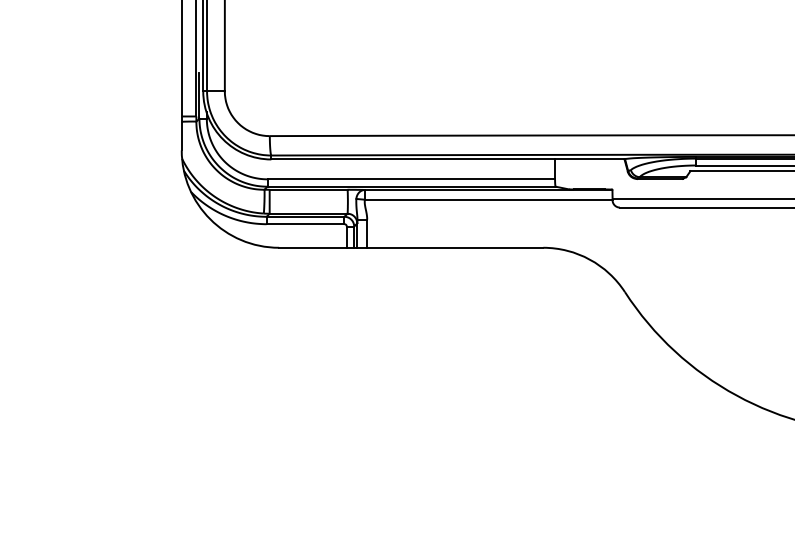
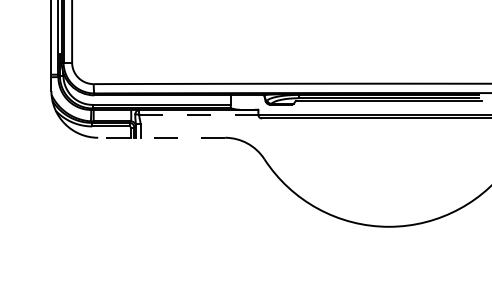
line: (487, 199) -> (198, 114), solid -> dashed
line: (410, 247) -> (161, 137), solid -> dashed

